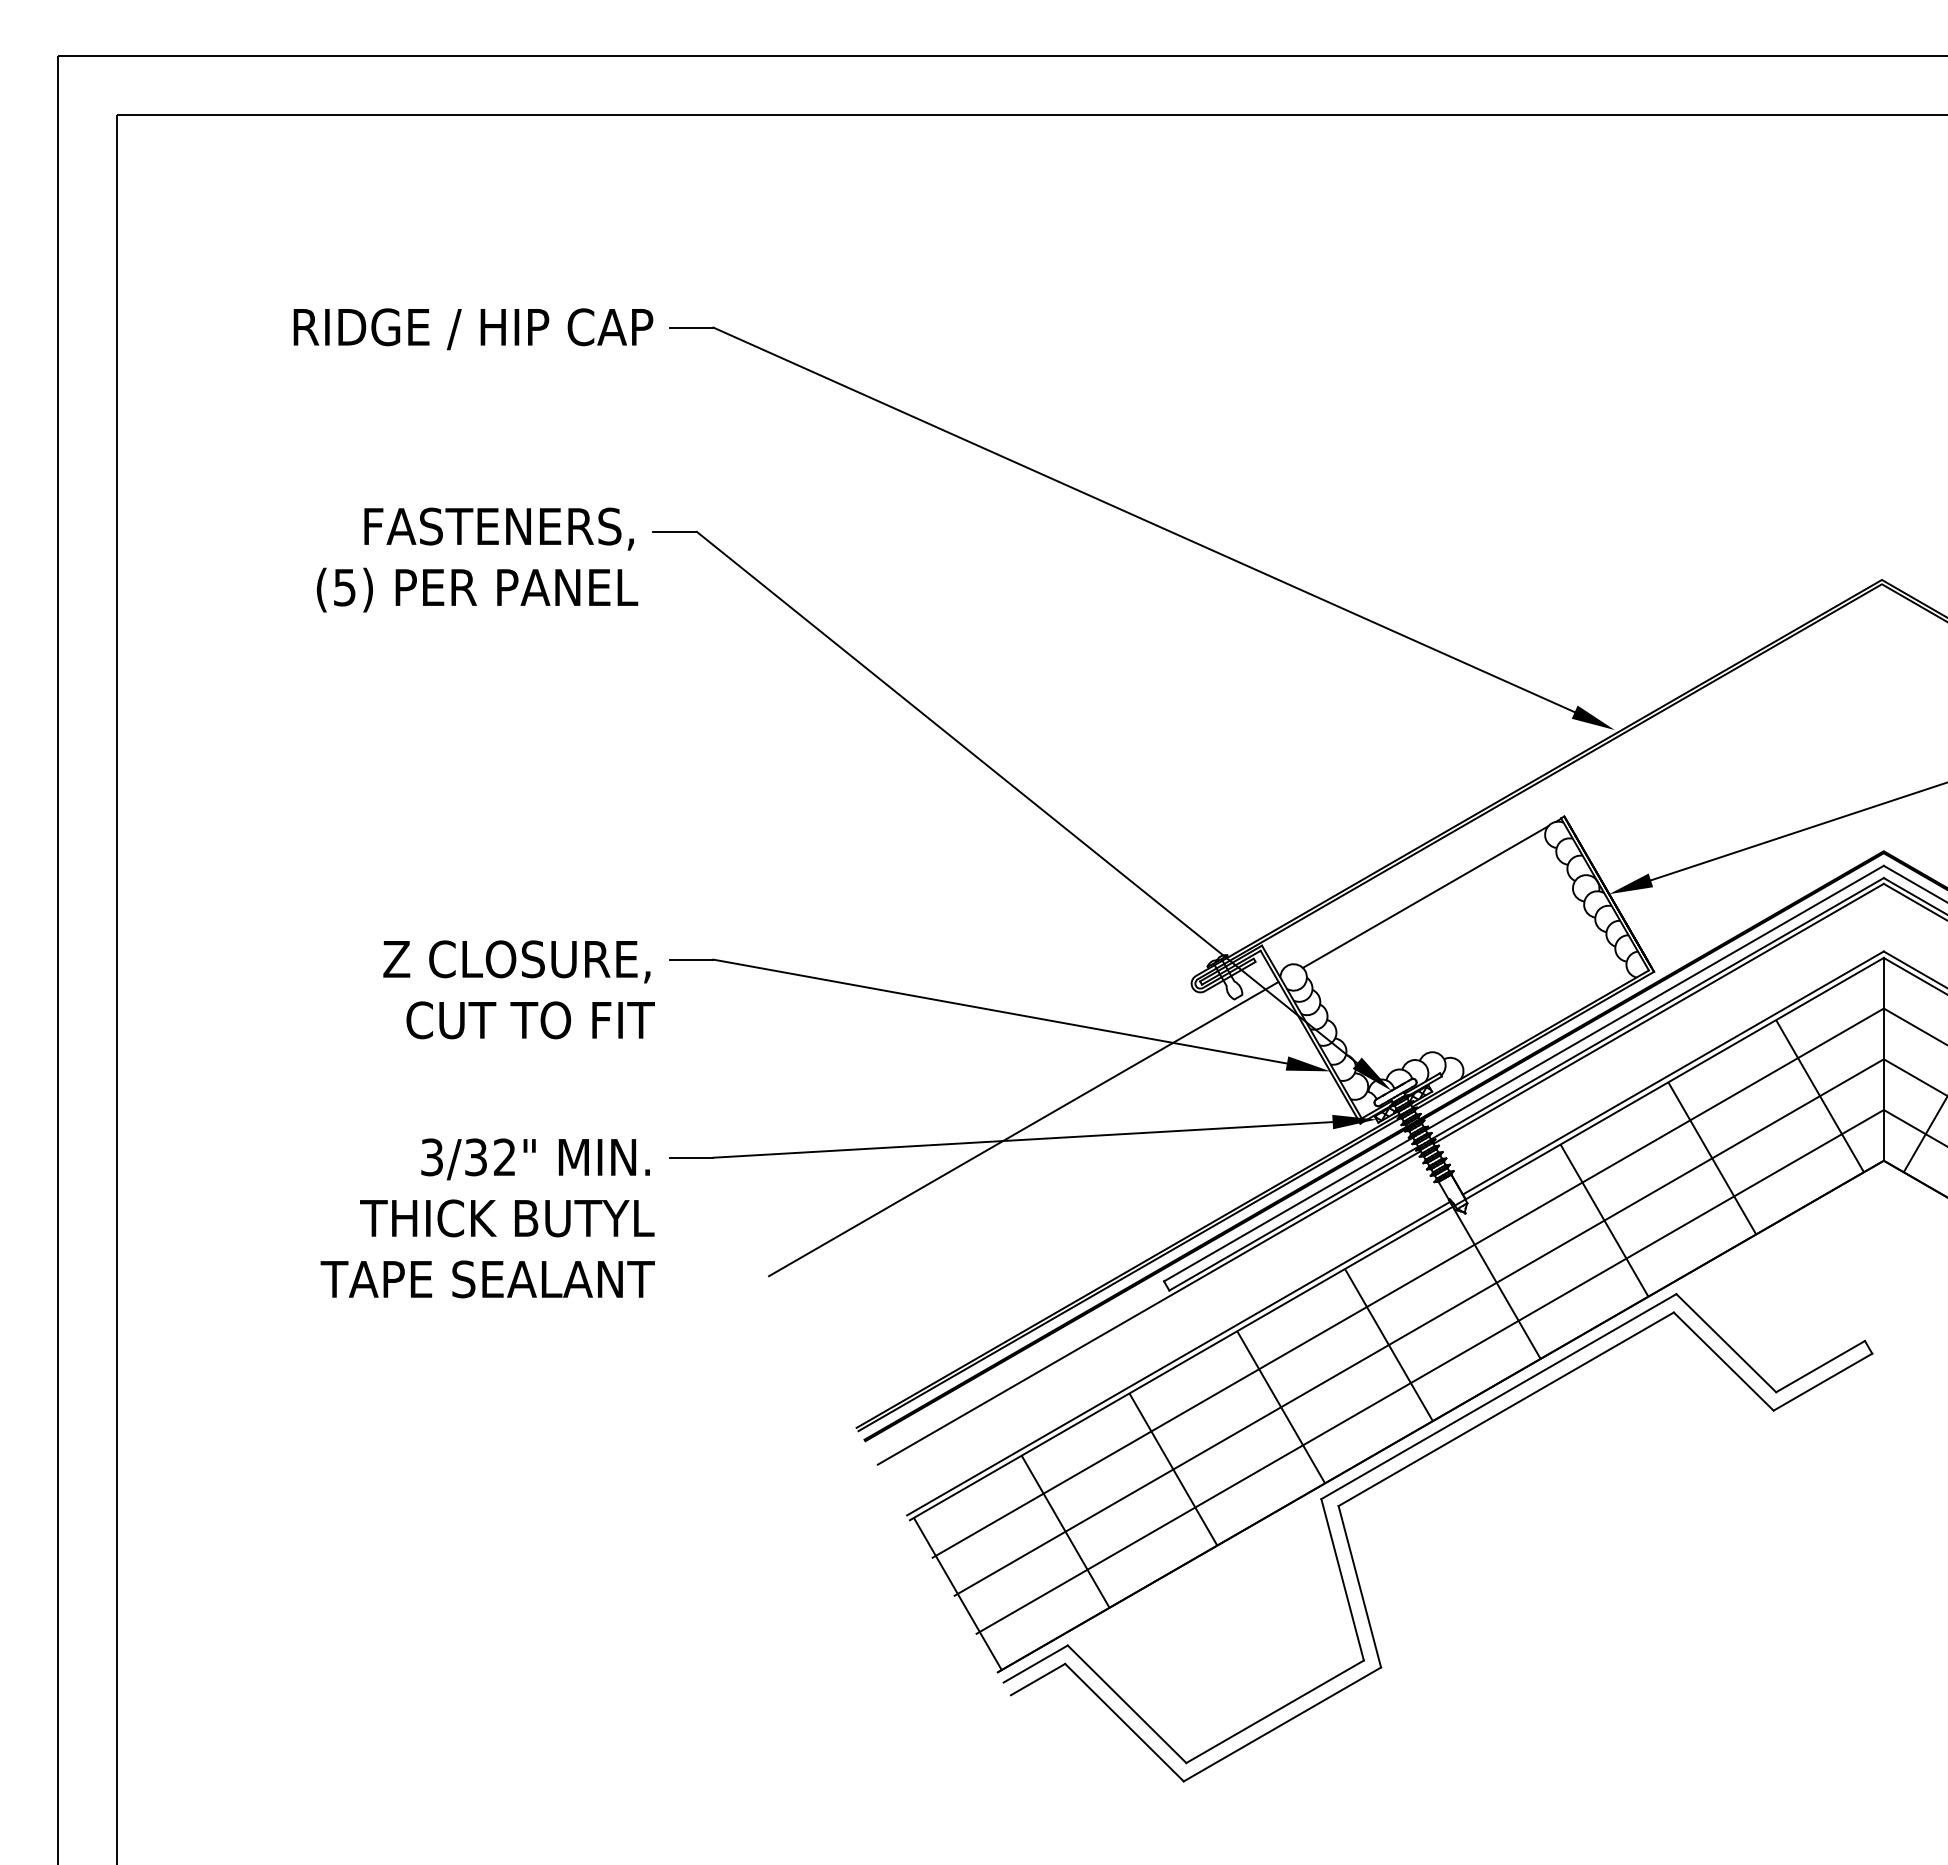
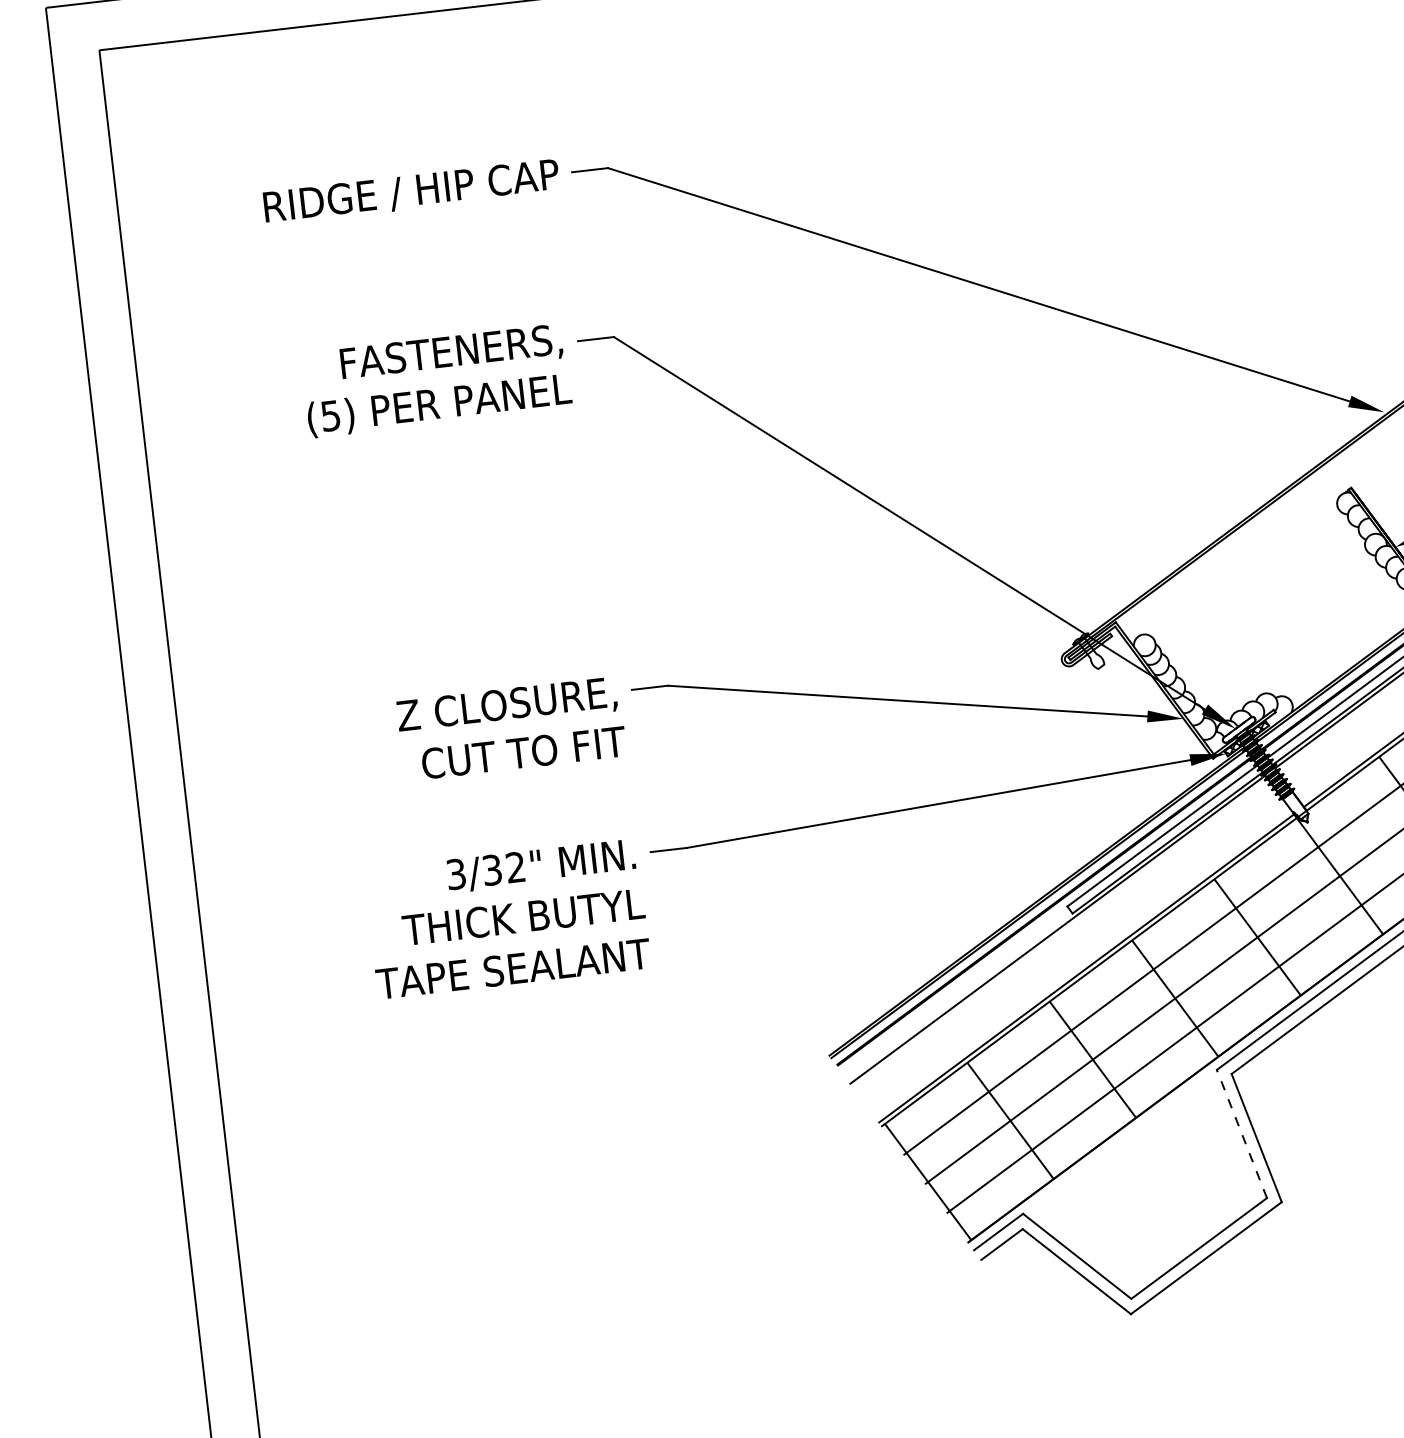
line: (1425, 896) -> (1245, 566), removed
line: (1023, 1128) -> (937, 794), removed
line: (1342, 1579) -> (1241, 1133), solid -> dashed

